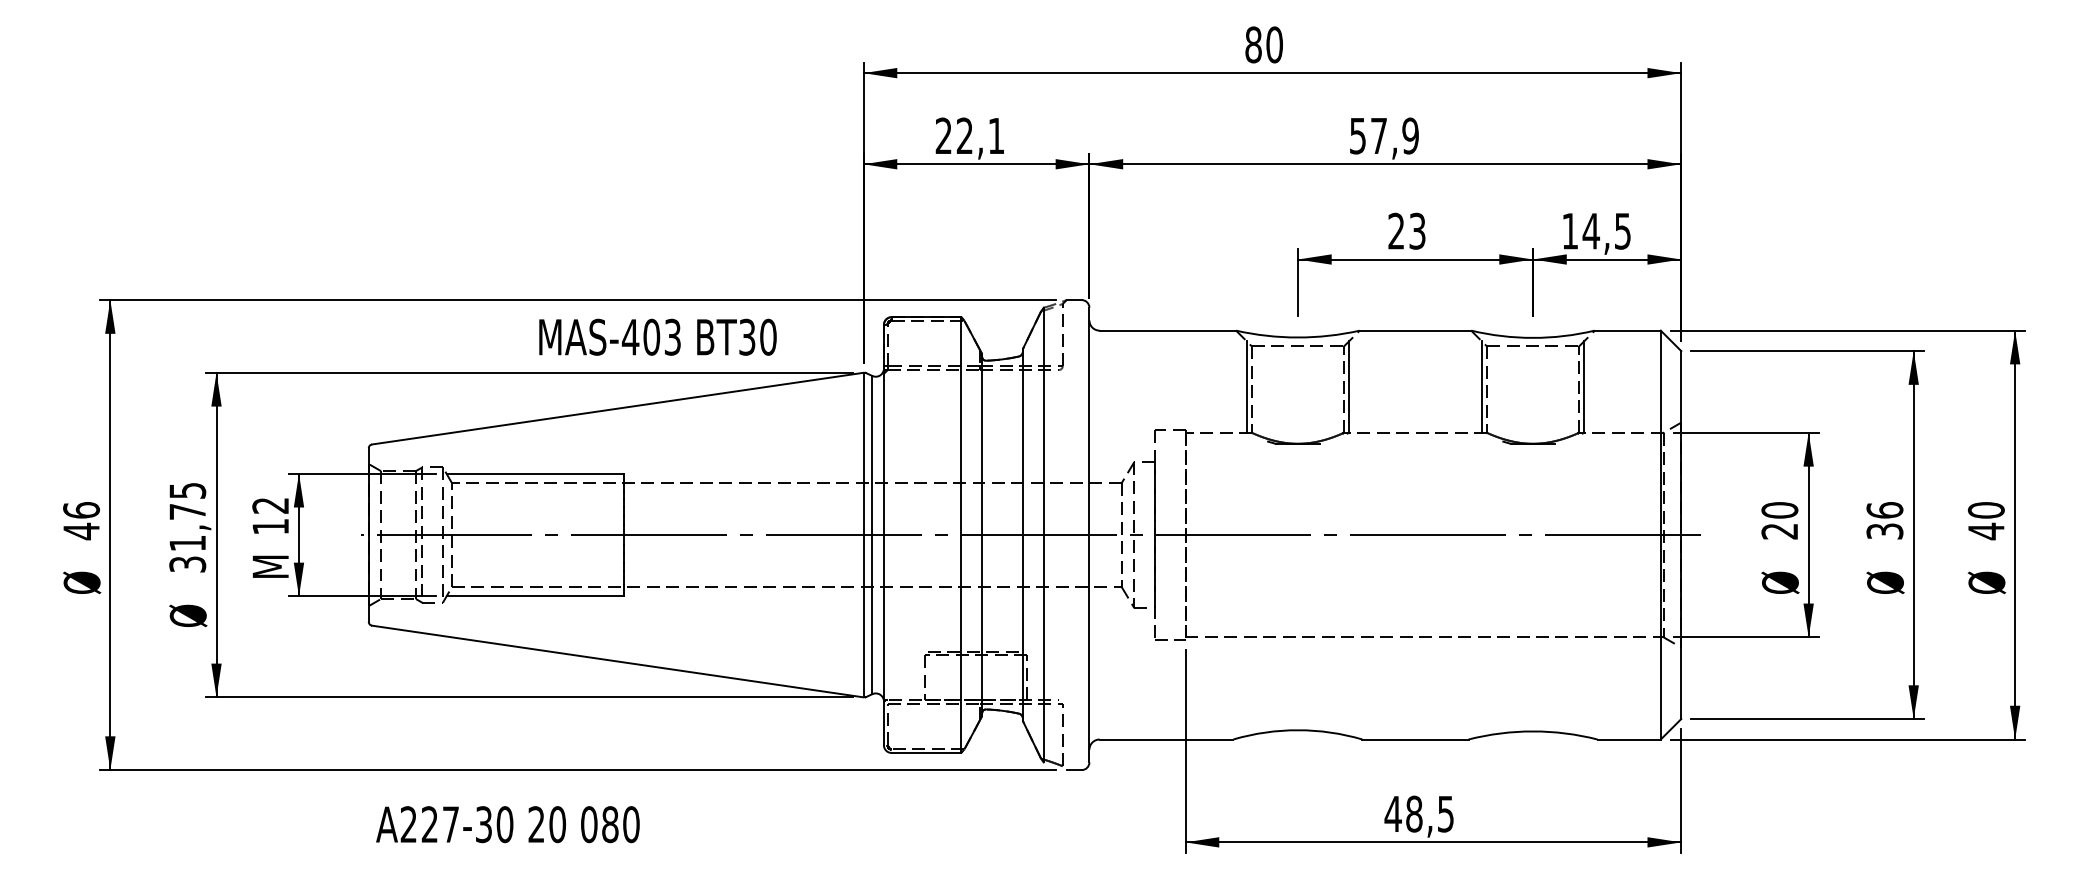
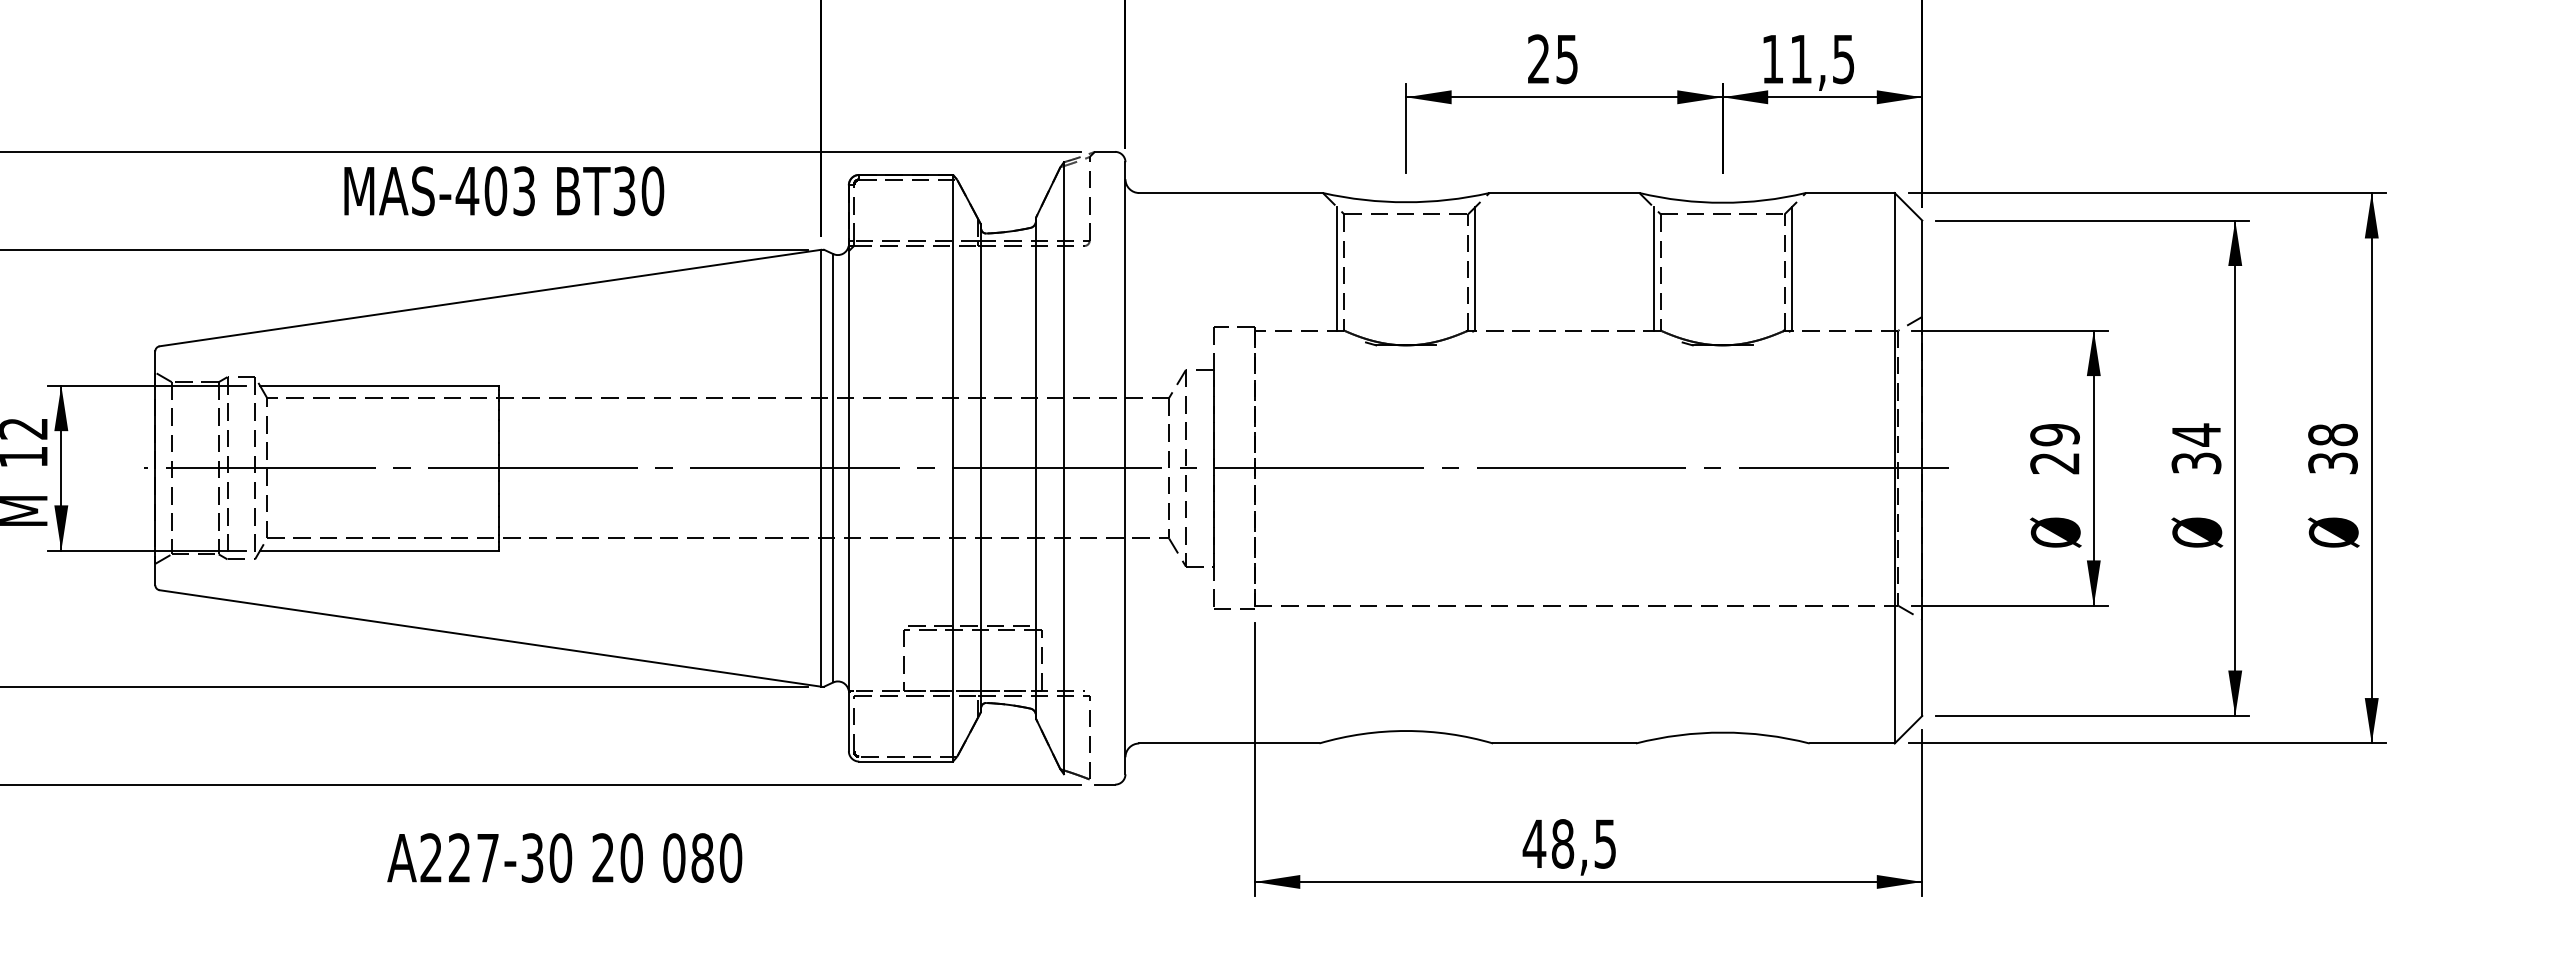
text: (1417, 230) -> (1567, 58), 23 -> 25
text: (1591, 231) -> (1801, 59), 14,5 -> 11,5
text: (657, 336) -> (503, 190), moved
text: (1779, 510) -> (2054, 435), 20 -> 29
text: (1884, 510) -> (2195, 435), 36 -> 34
text: (1985, 521) -> (2331, 449), 40 -> 38
text: (507, 824) -> (564, 857), moved

